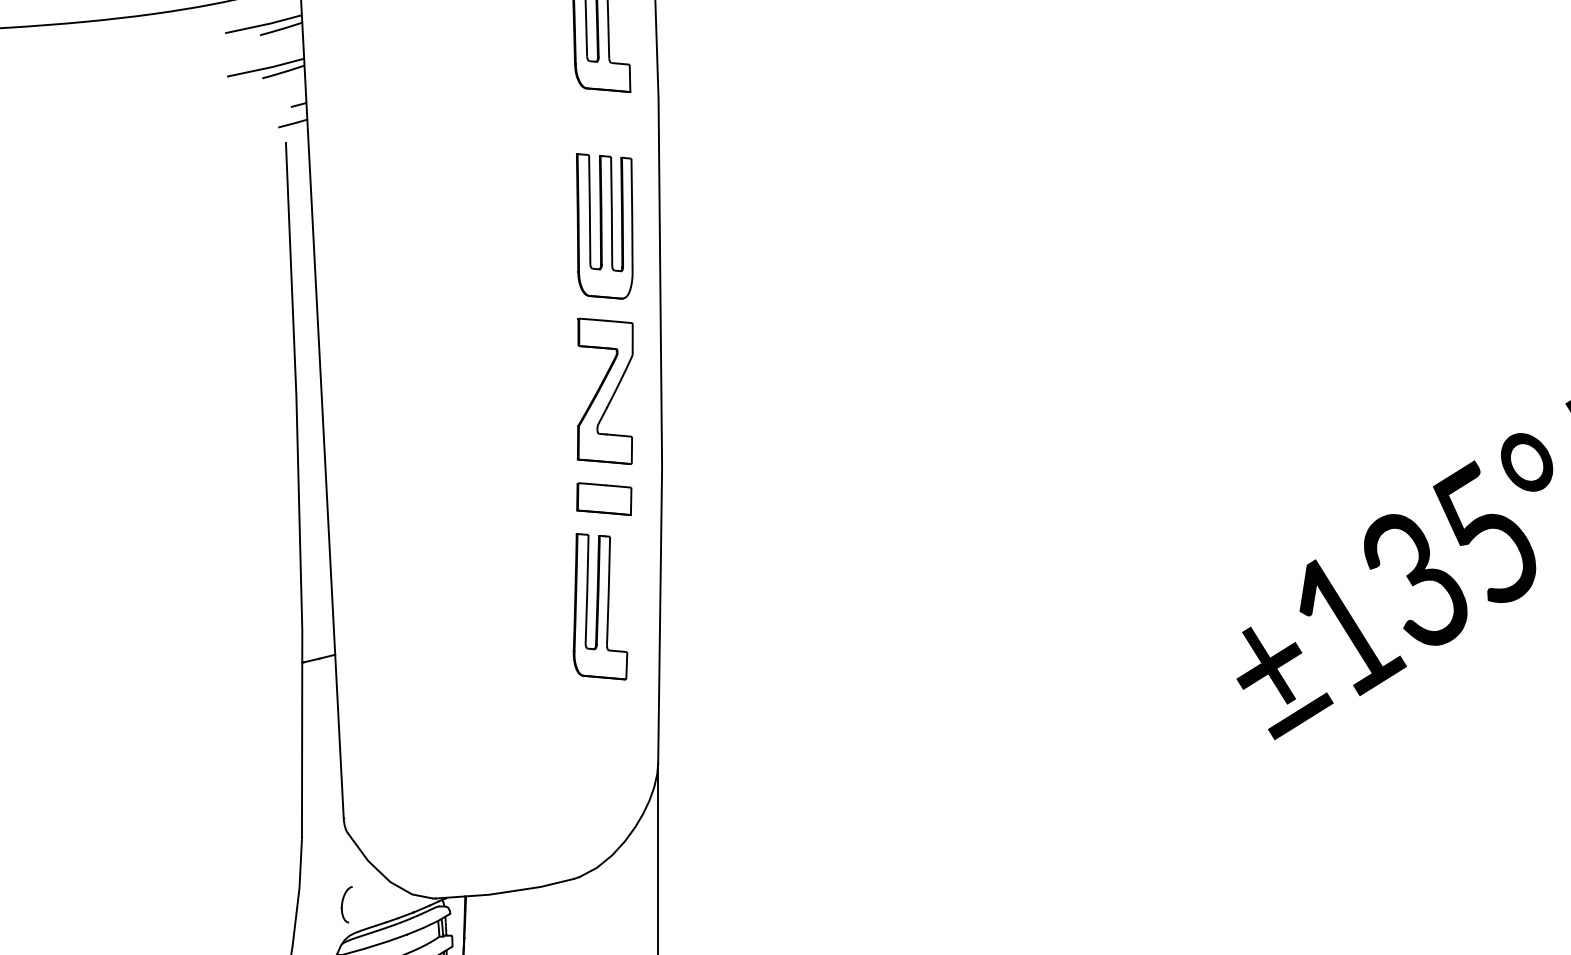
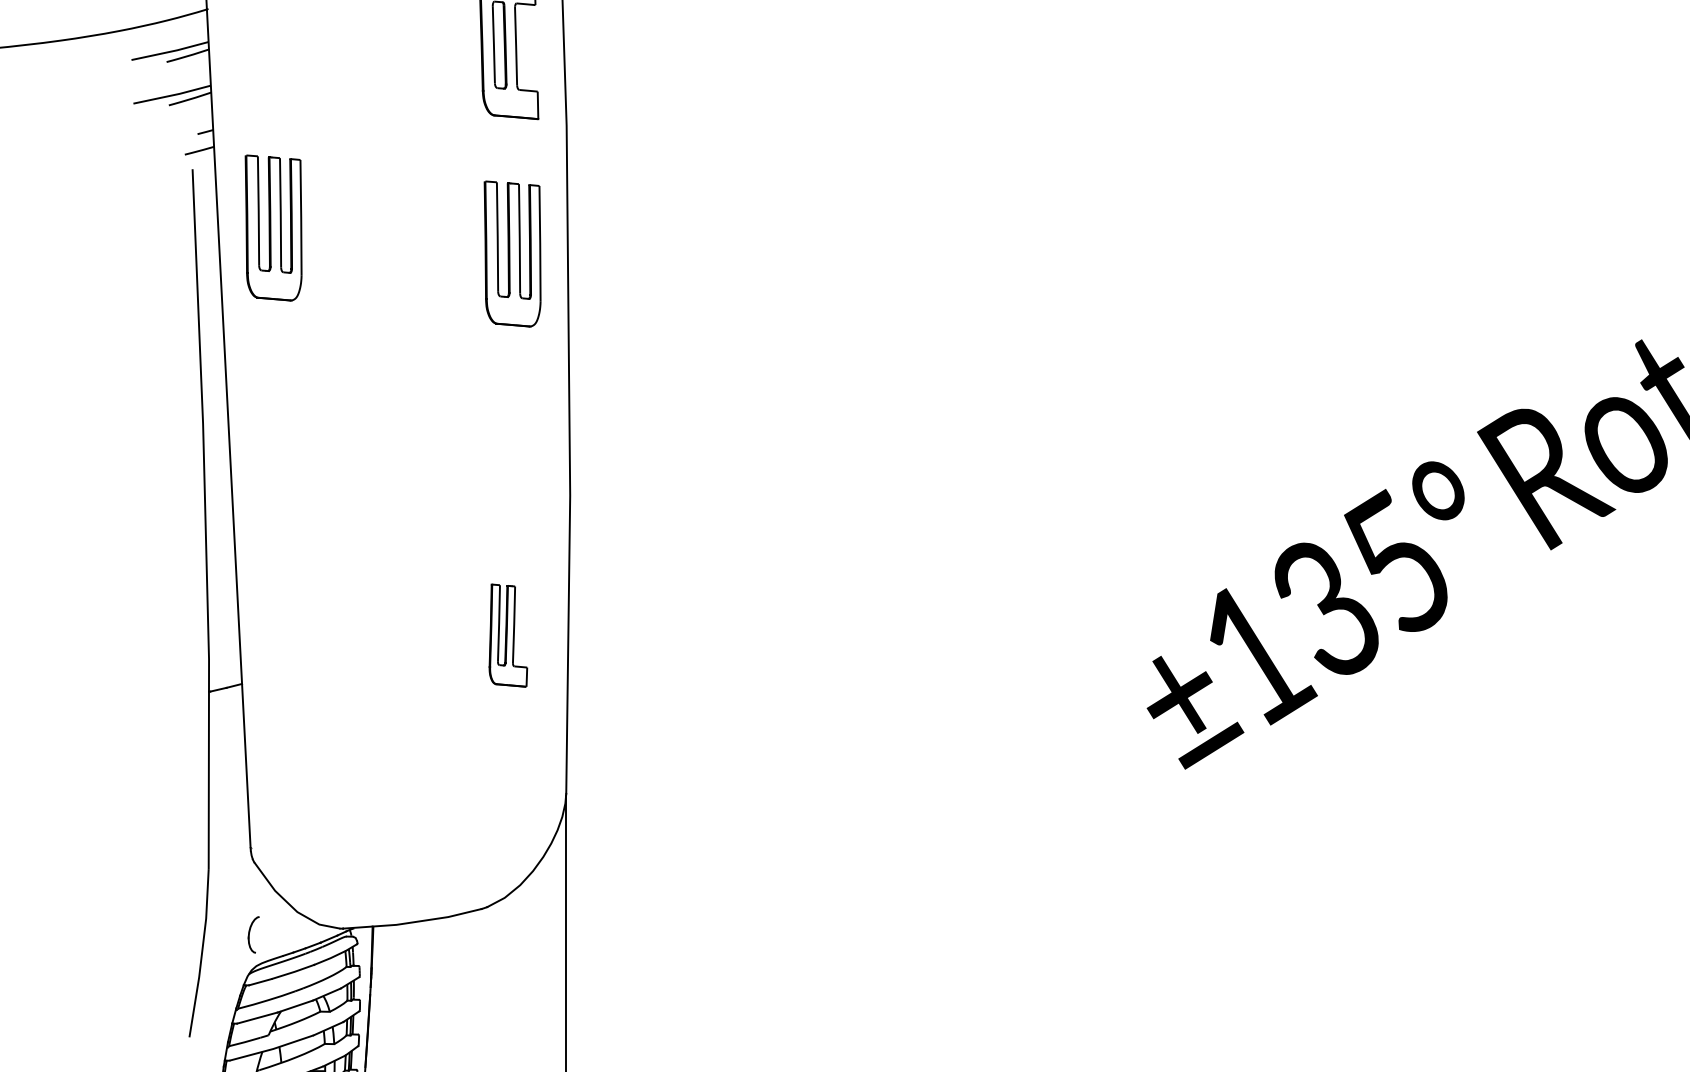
part: (366, 200) -> (273, 227), added
part: (604, 391) -> (512, 419), removed
part: (604, 498) -> (512, 527), removed
part: (600, 606) -> (508, 635), size x0.7

